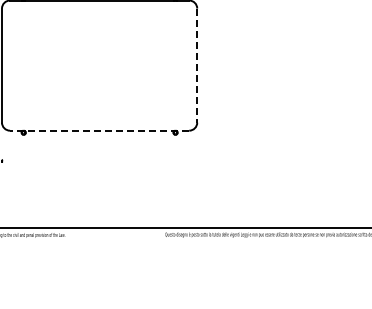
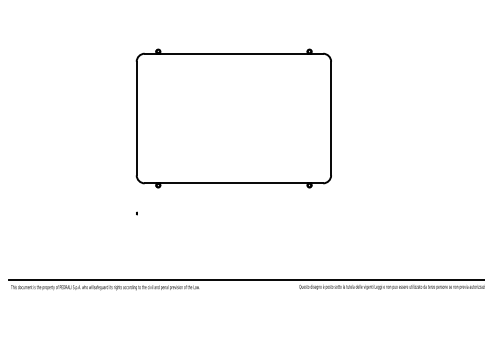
line: (197, 65) -> (331, 118), dashed -> solid
line: (99, 130) -> (233, 183), dashed -> solid

